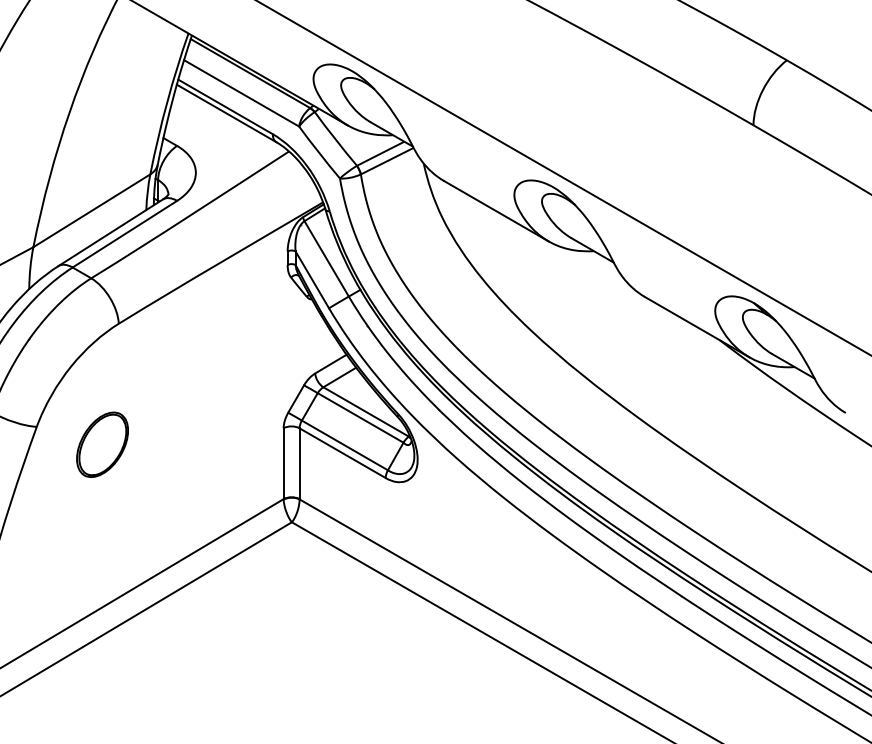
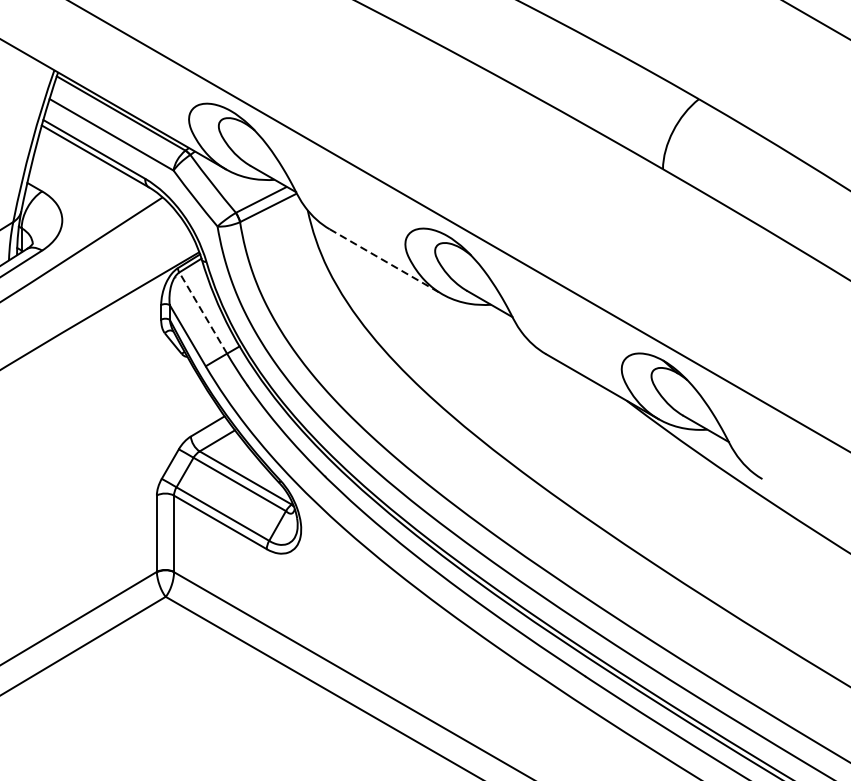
line: (496, 211) -> (386, 262), solid -> dashed
line: (326, 258) -> (203, 312), solid -> dashed

